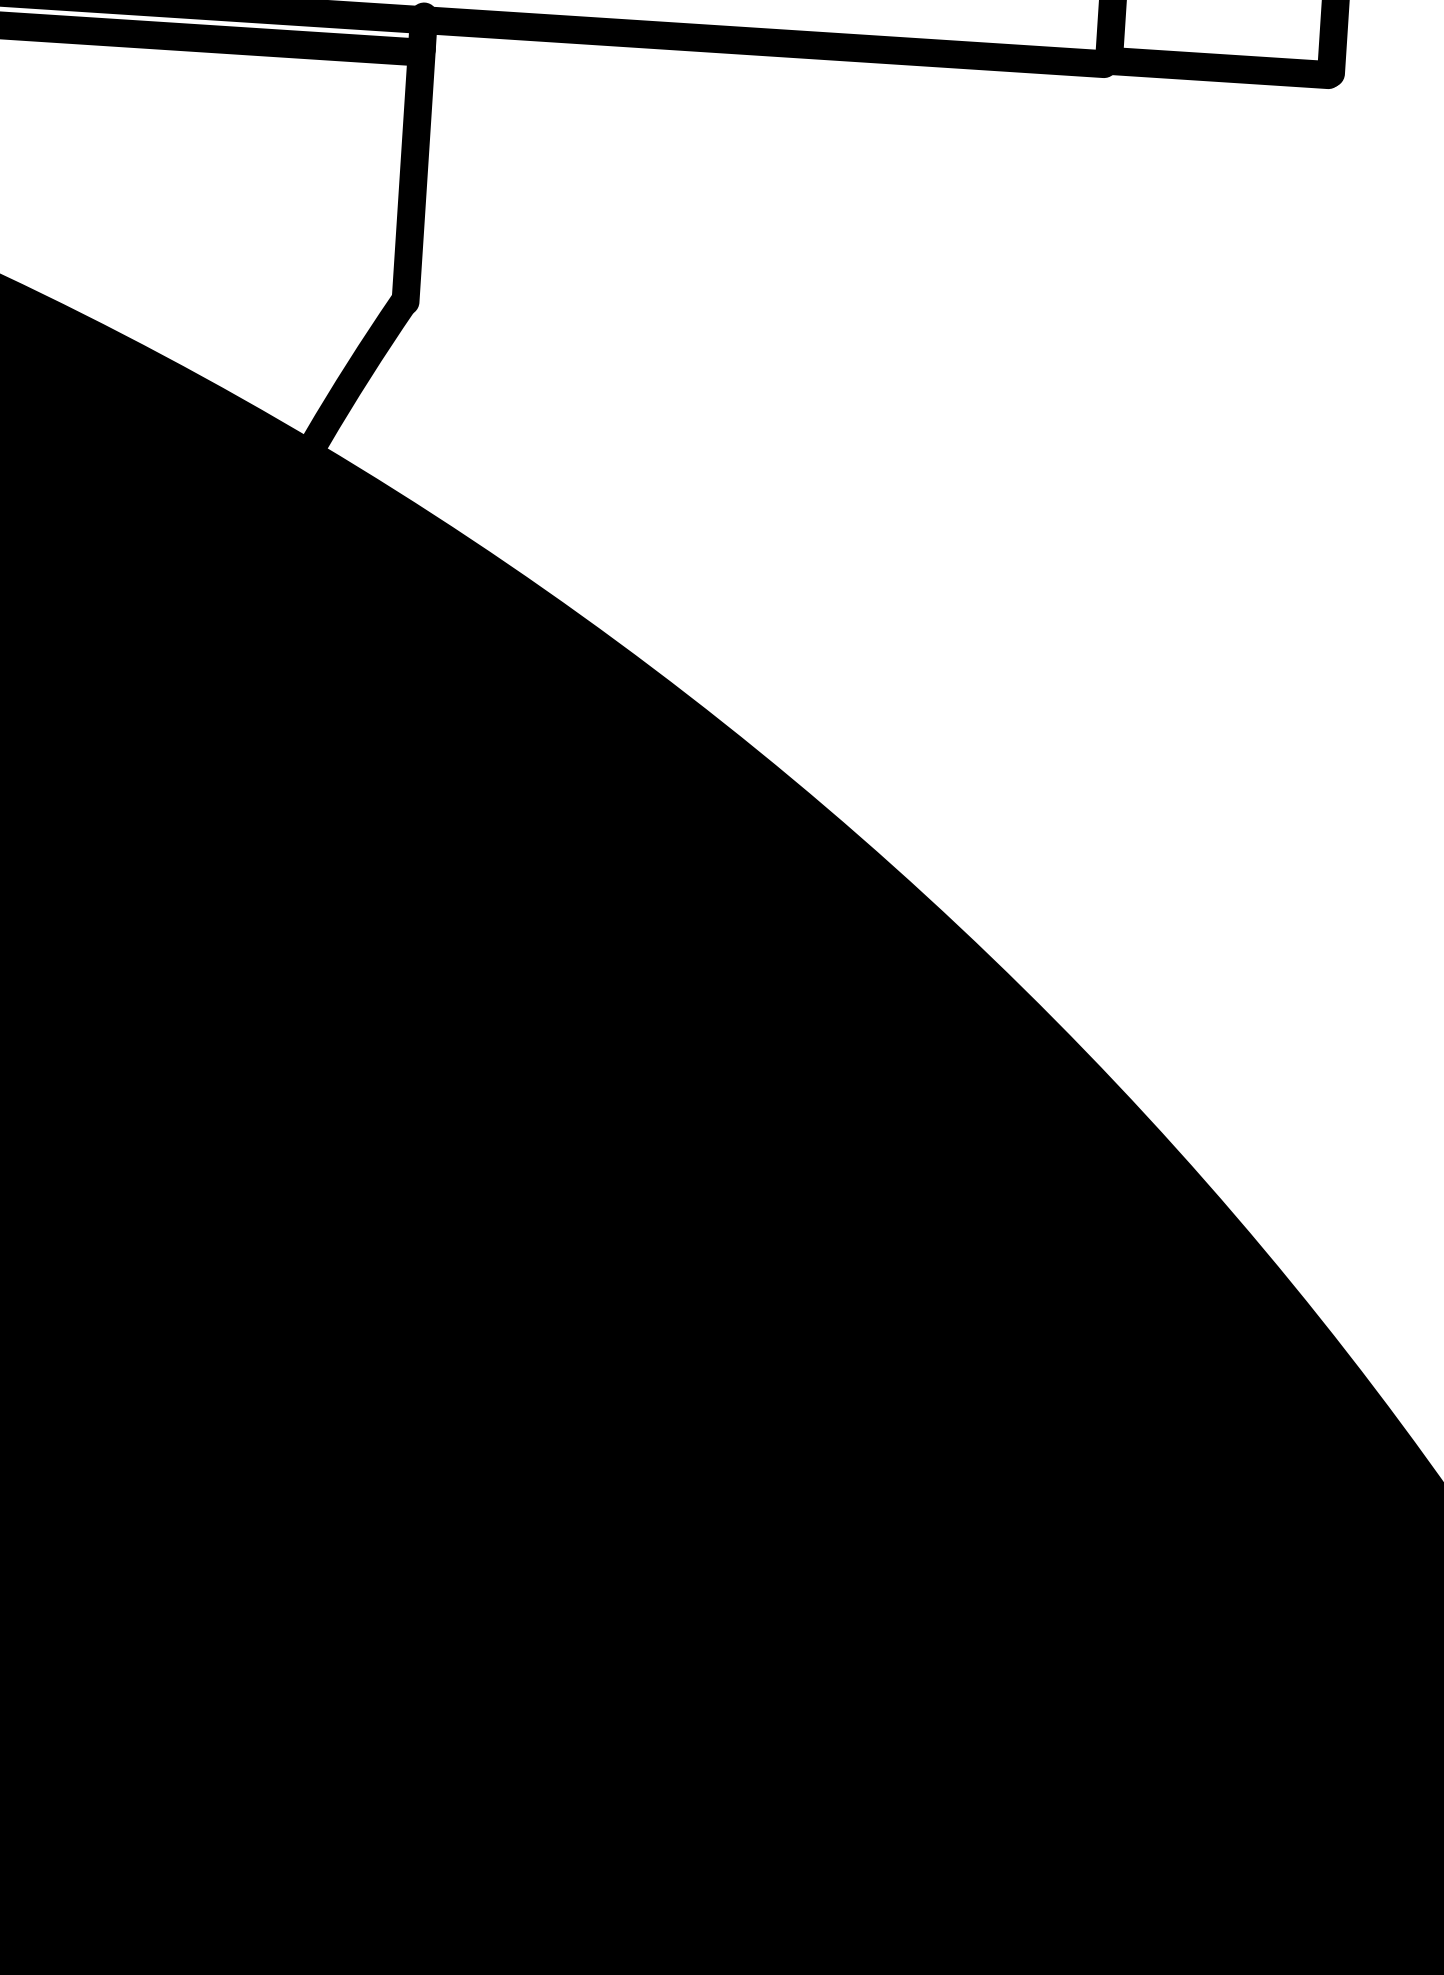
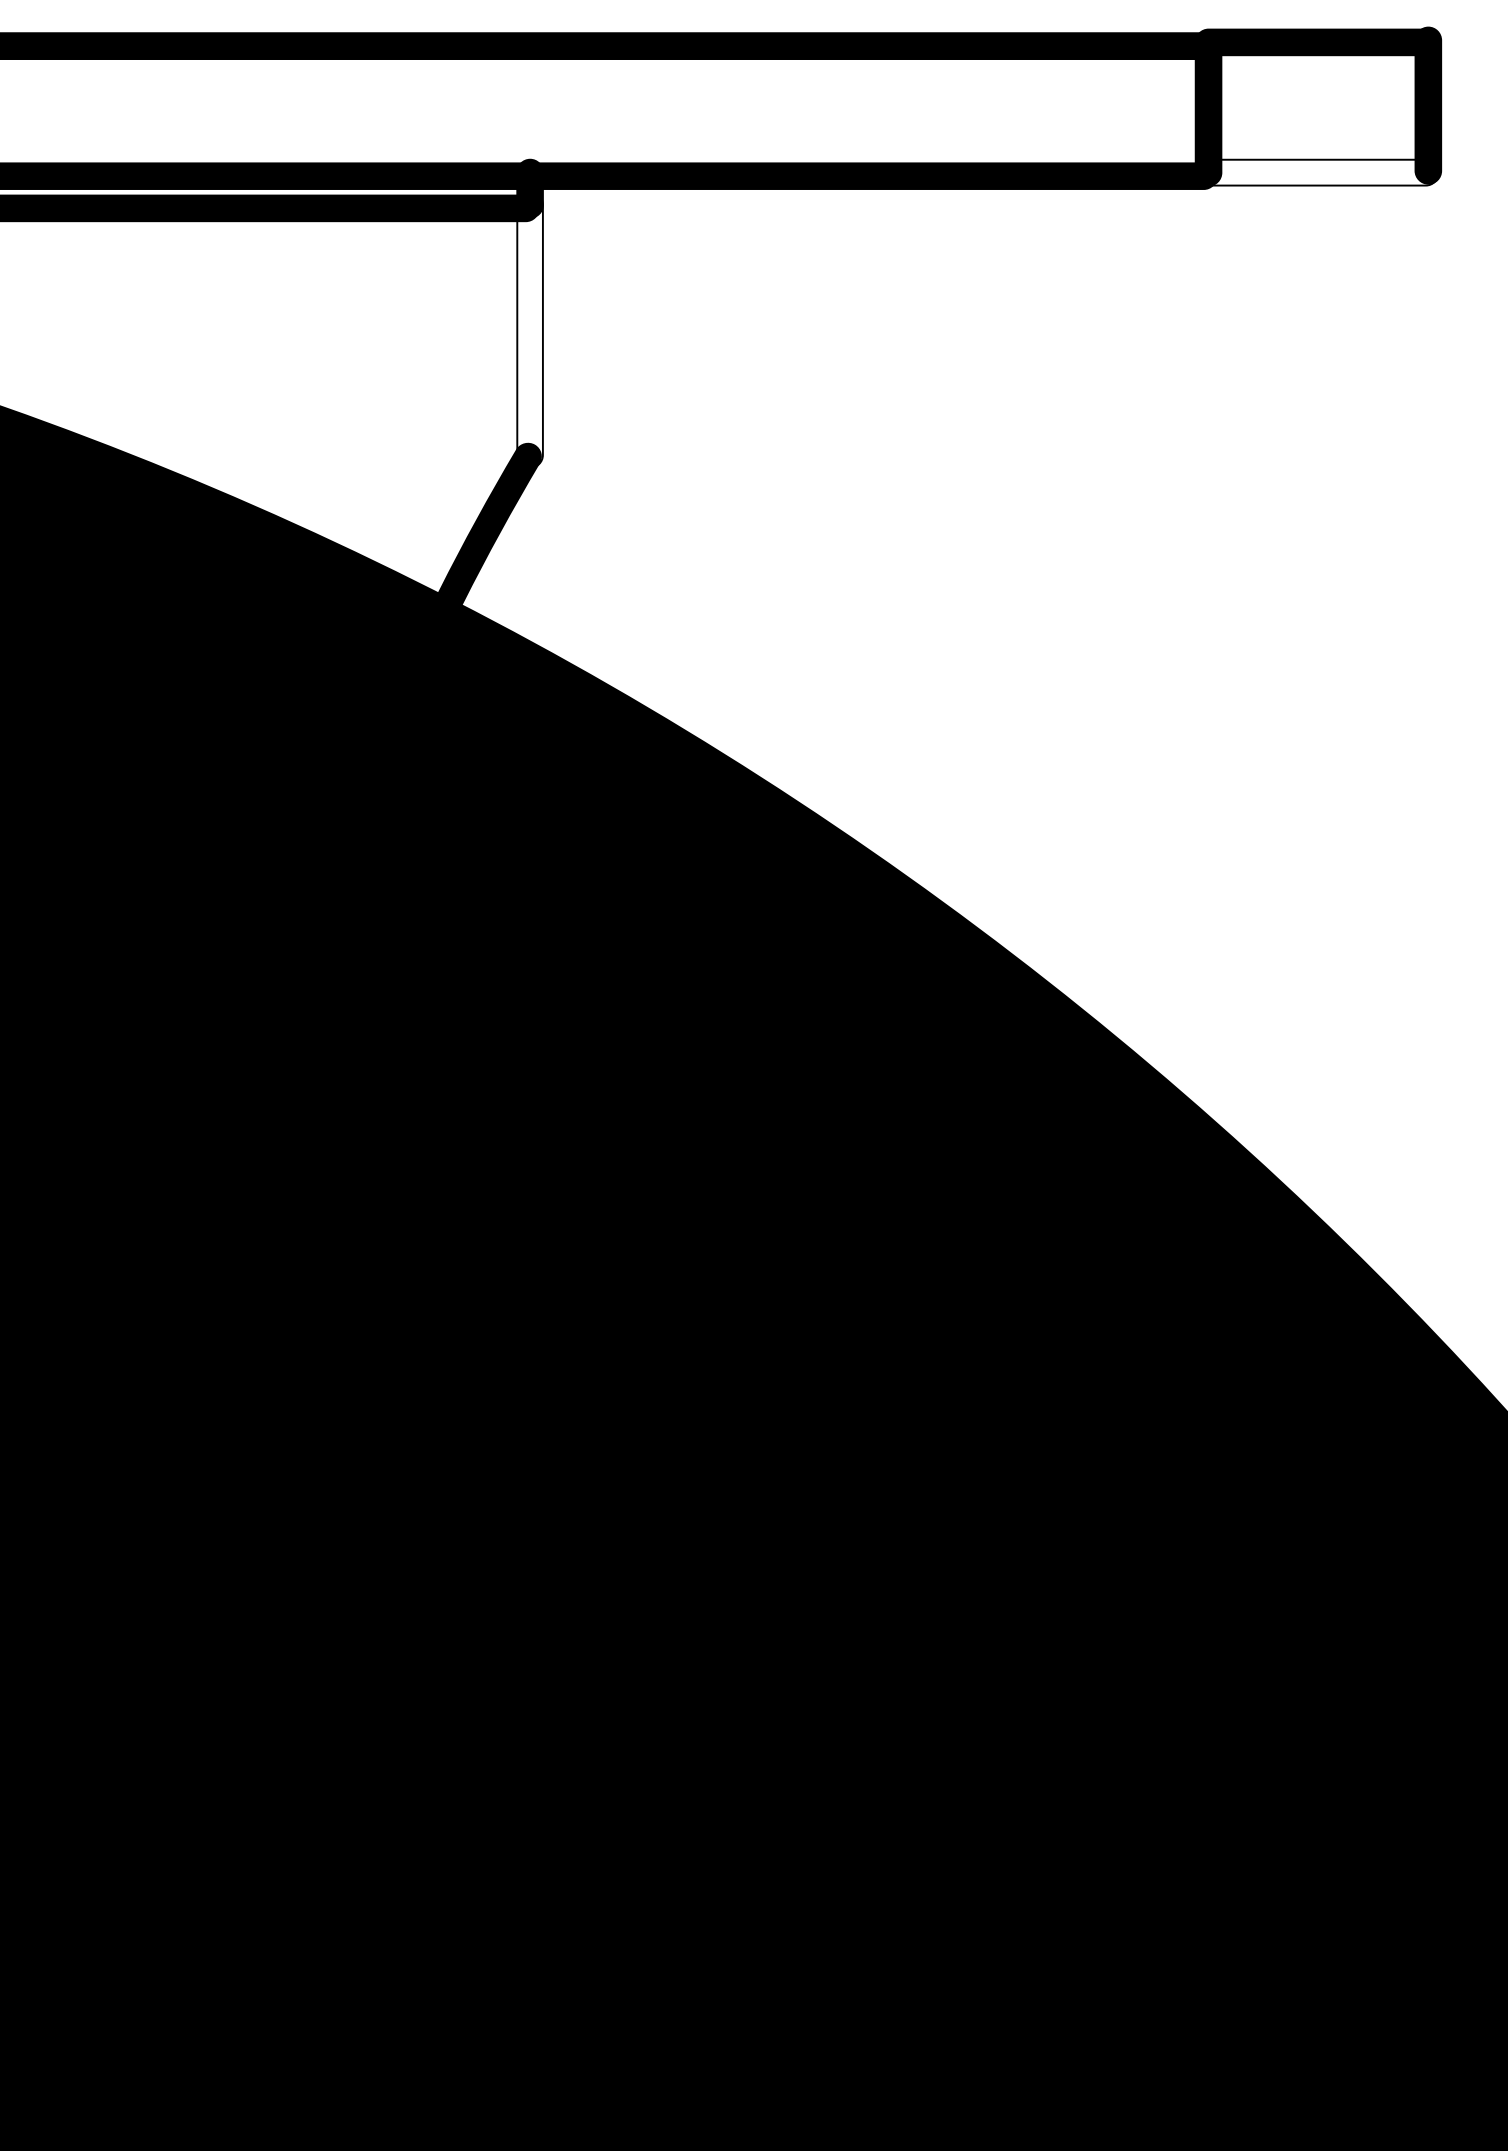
fill: (1217, 67) -> (1316, 172), removed
fill: (413, 174) -> (529, 329), removed

